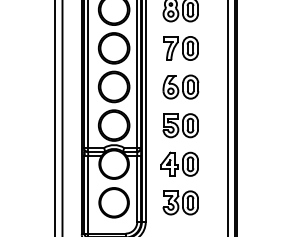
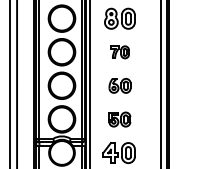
part: (180, 48) -> (119, 52), size x0.6
part: (180, 86) -> (119, 85), size x0.7
part: (180, 125) -> (119, 119), size x0.7

